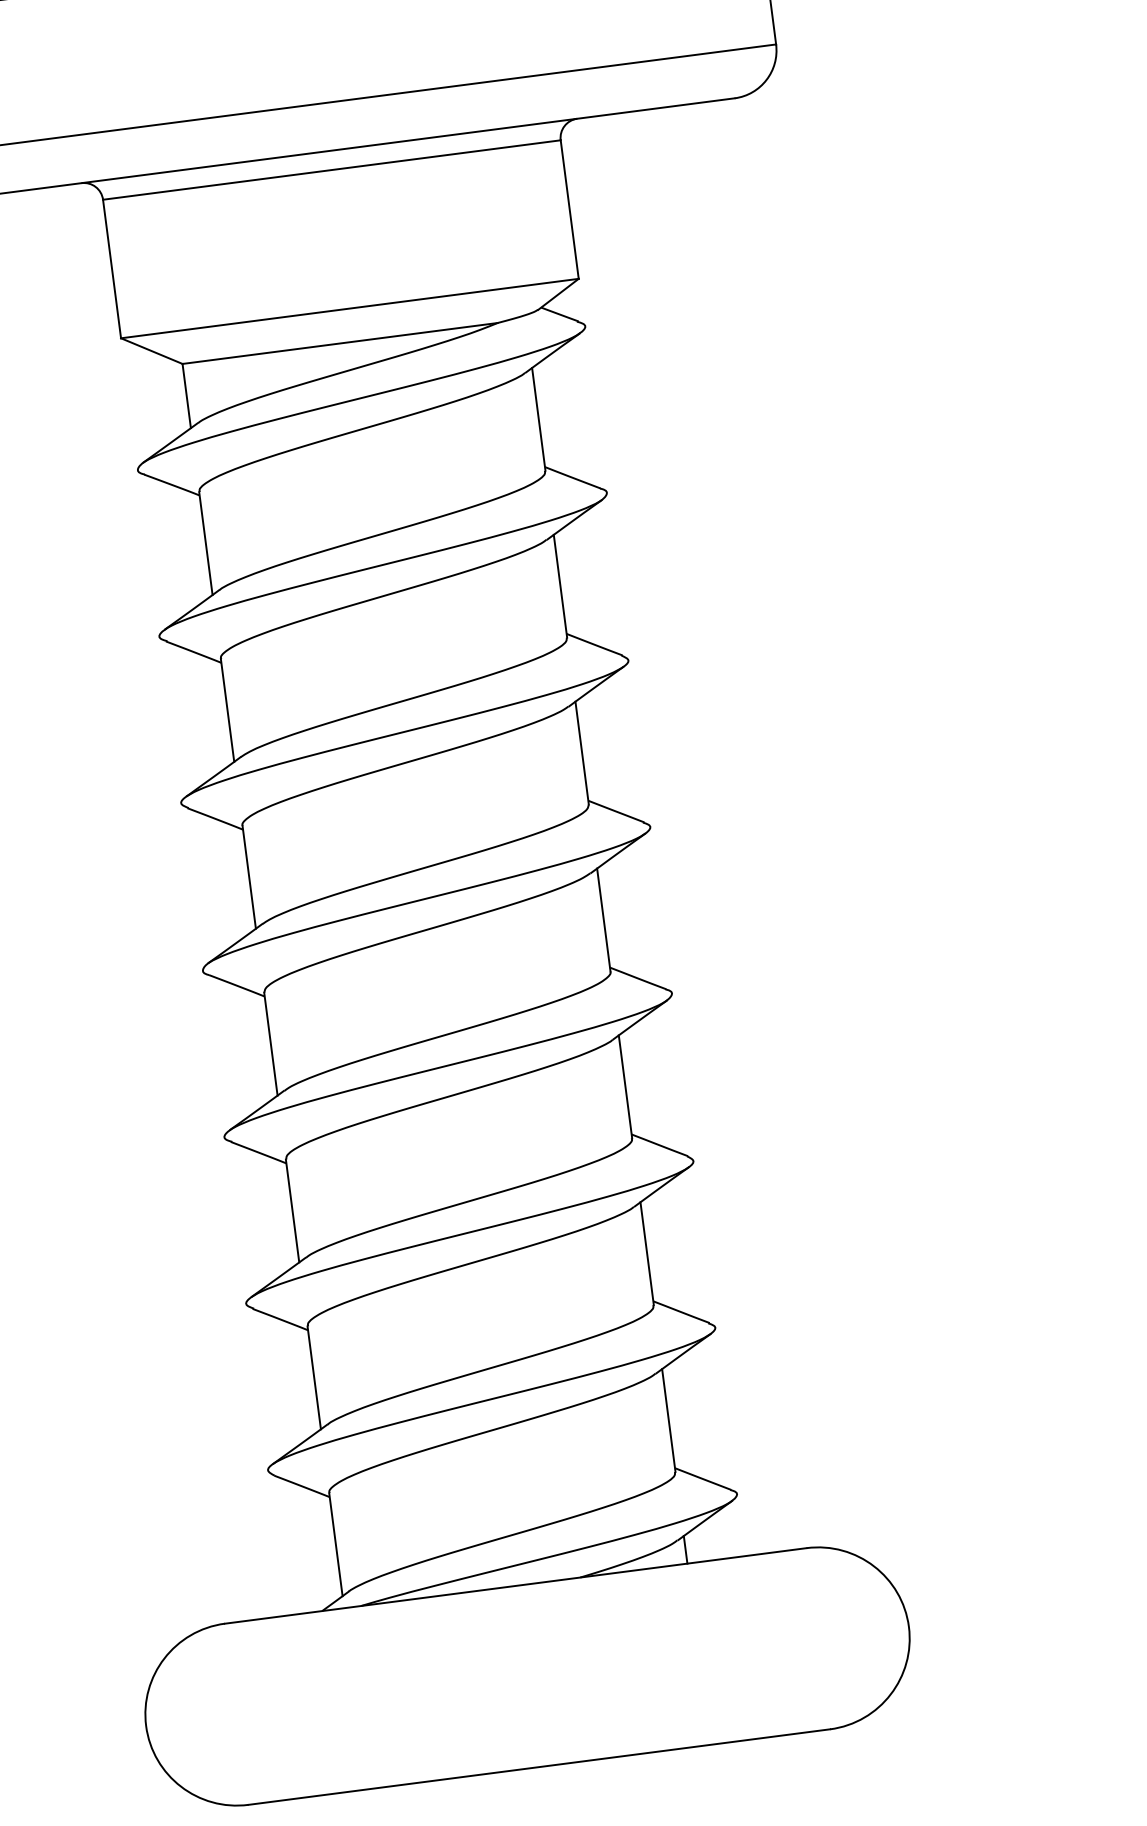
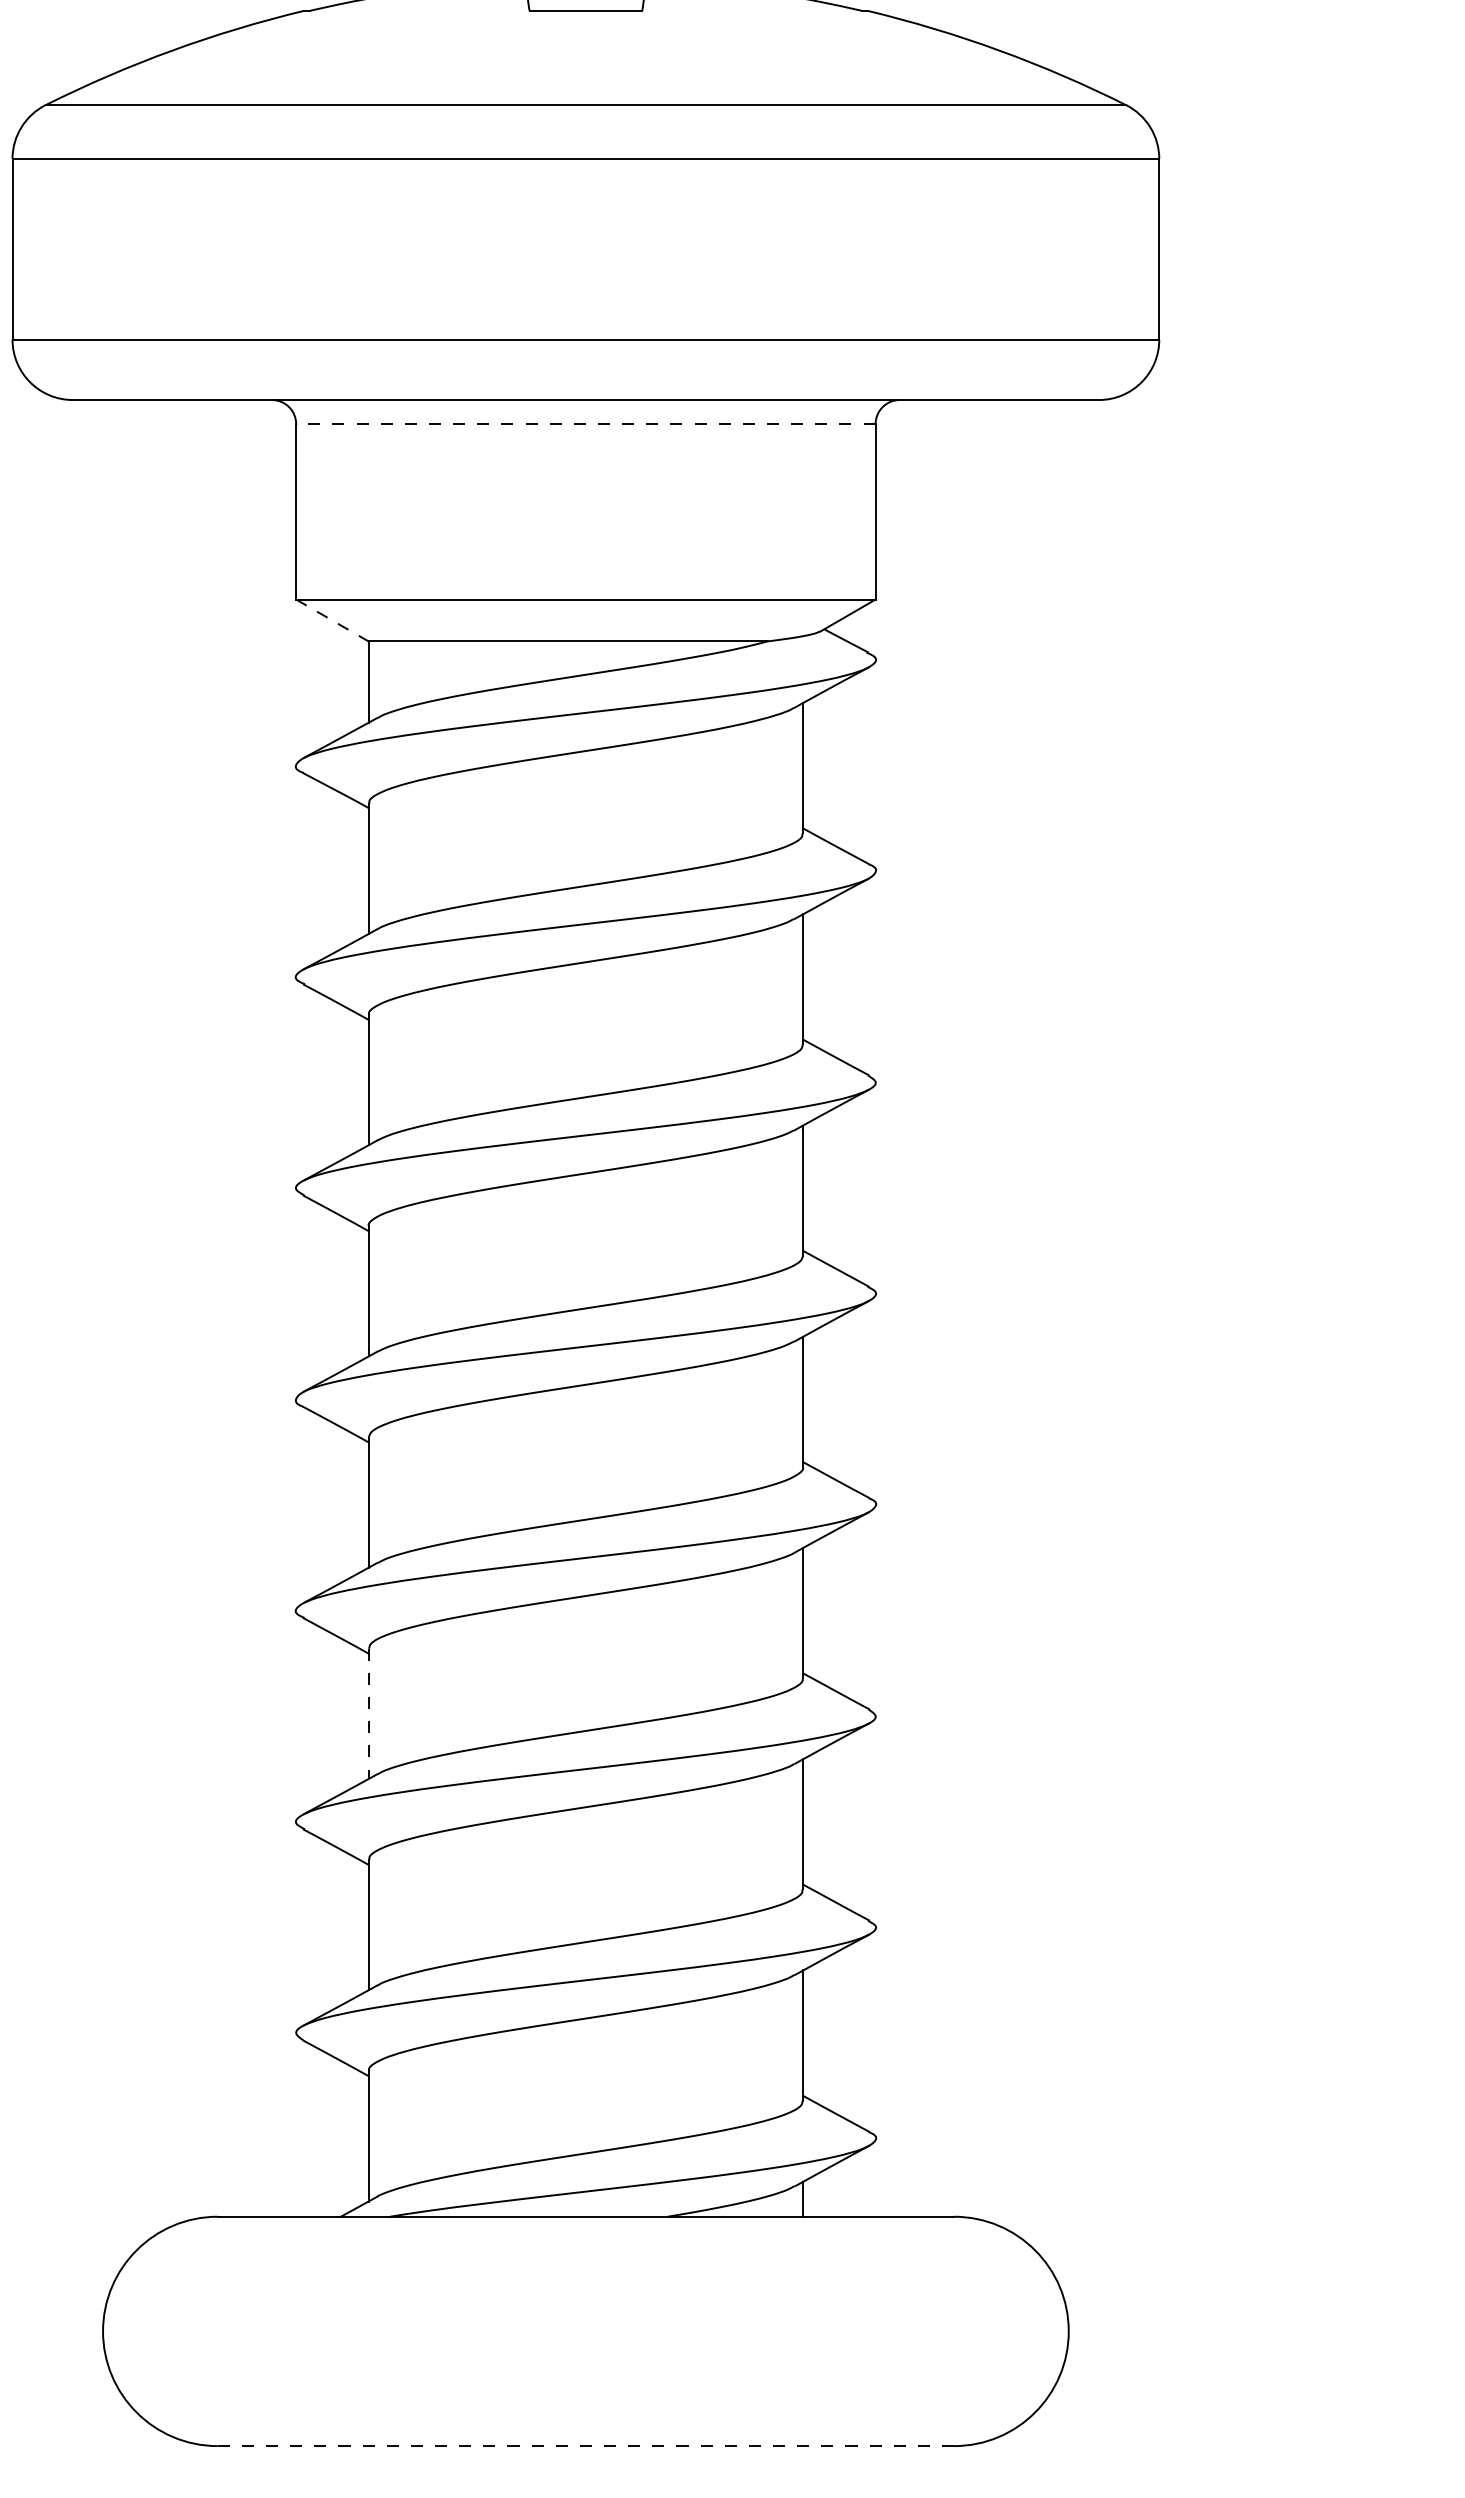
line: (331, 170) -> (585, 424), solid -> dashed
line: (151, 351) -> (332, 620), solid -> dashed
line: (292, 1211) -> (368, 1714), solid -> dashed
line: (539, 1767) -> (586, 2446), solid -> dashed

